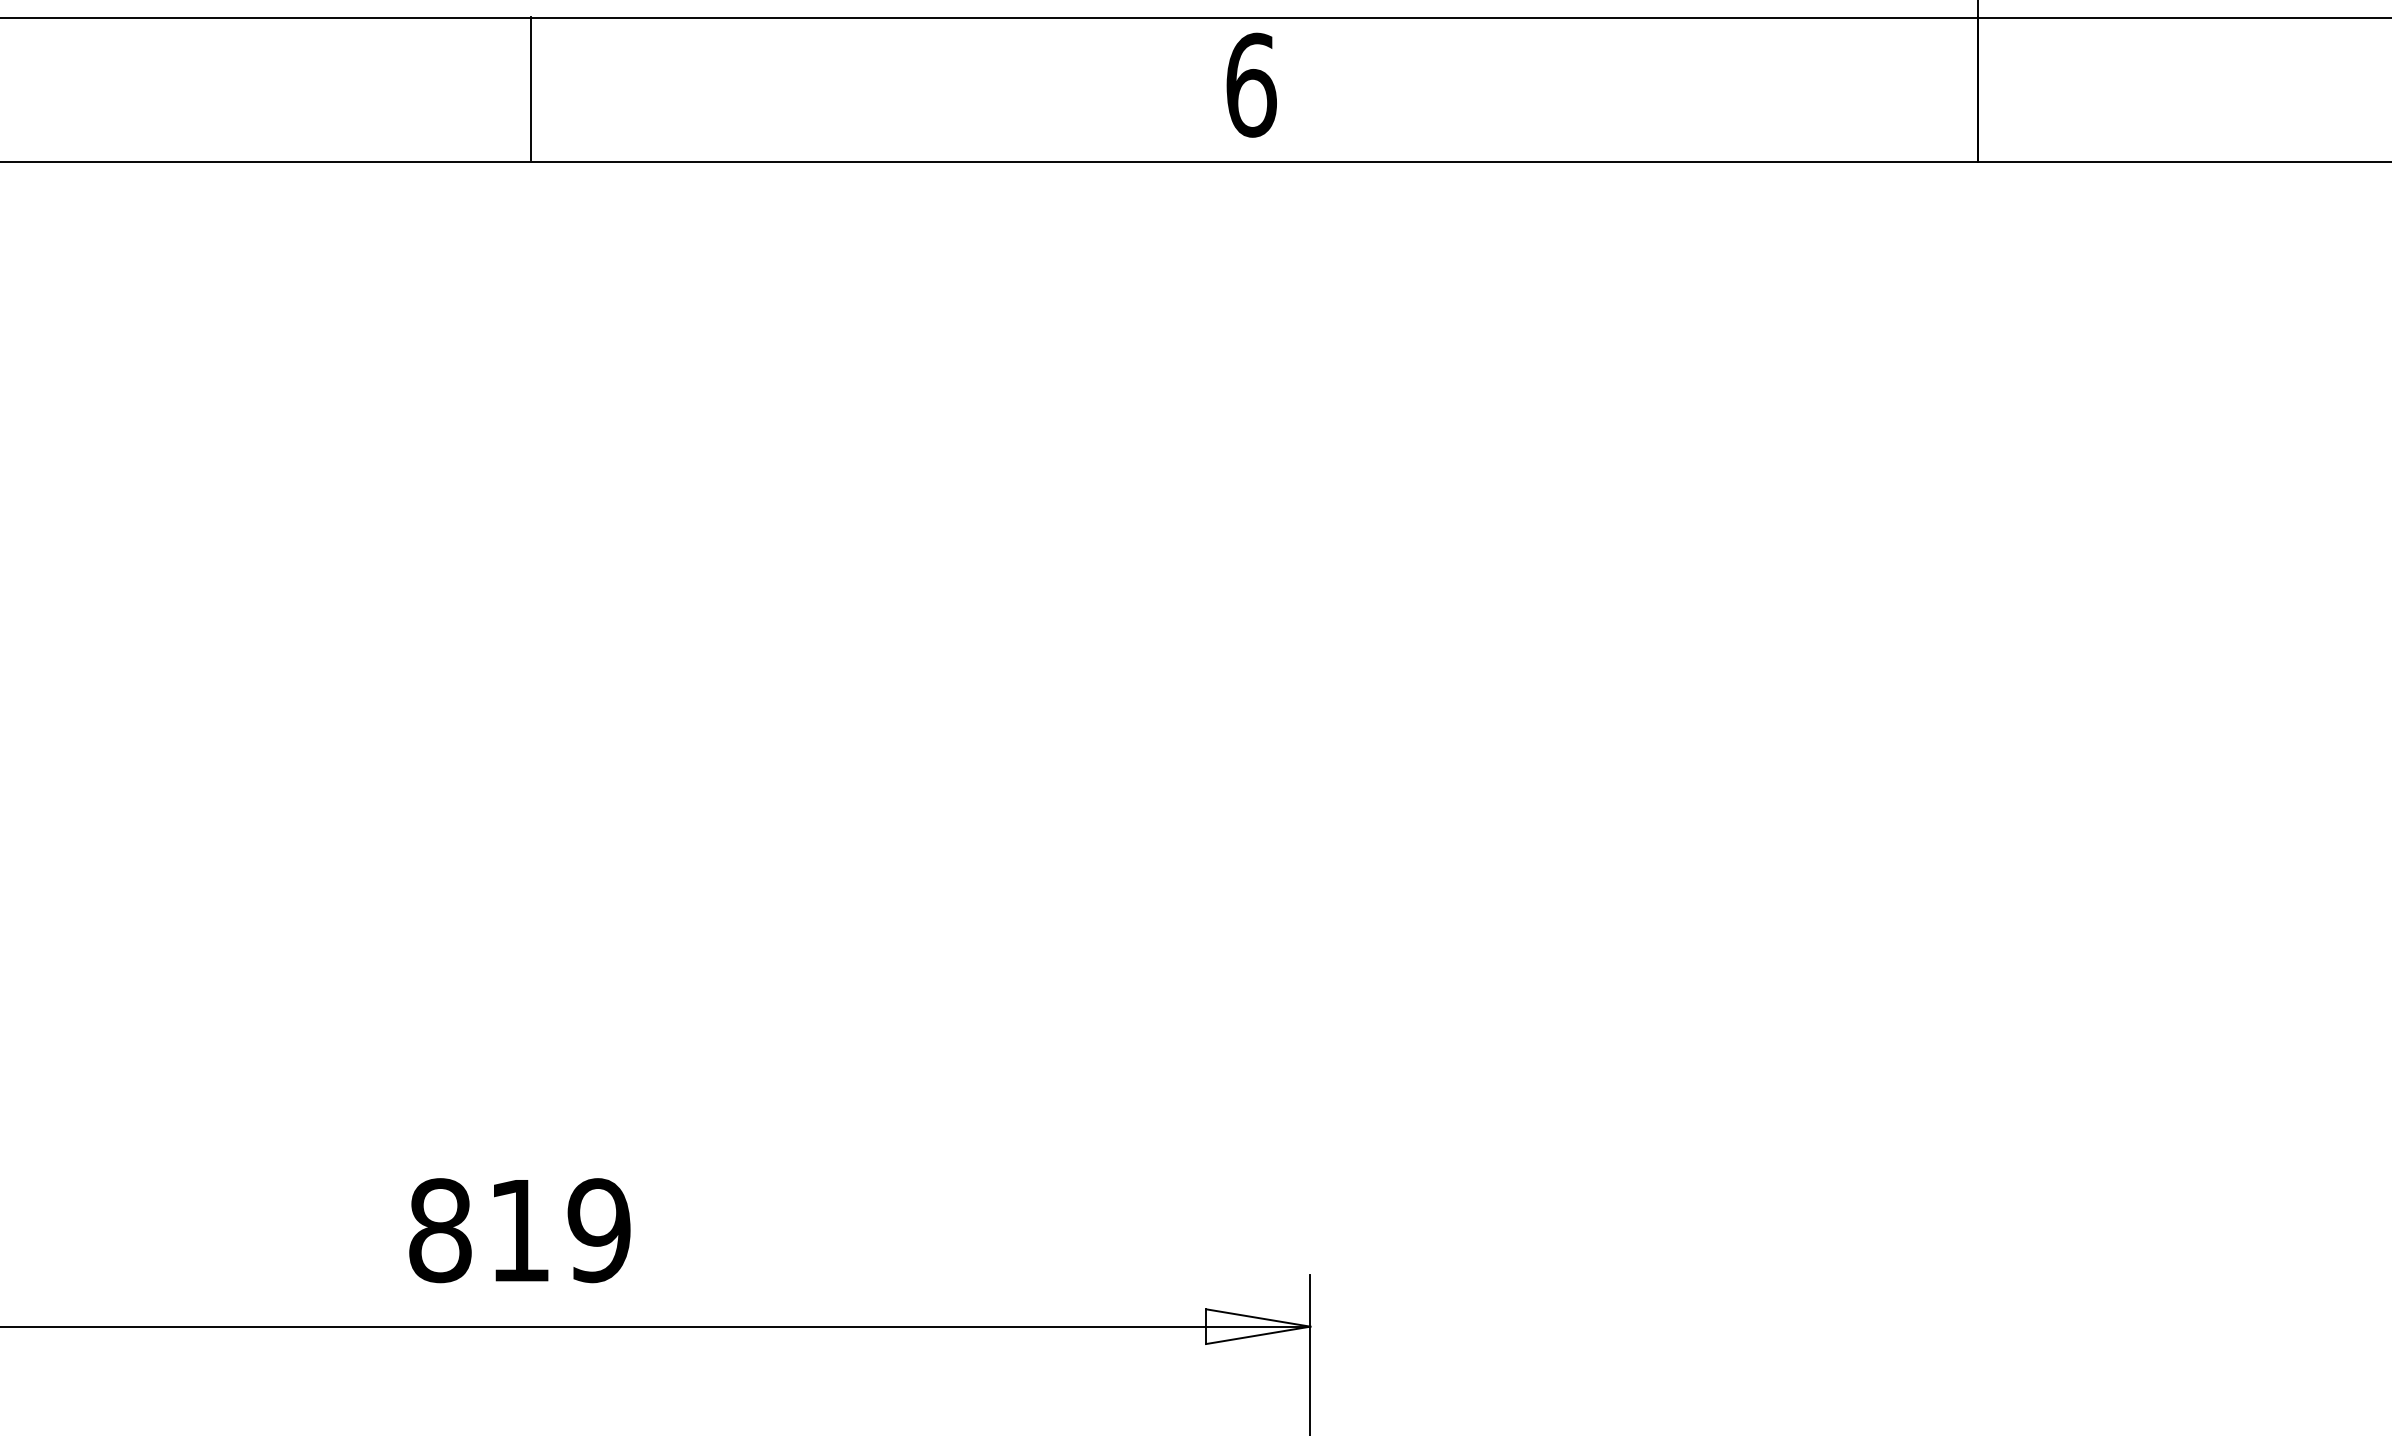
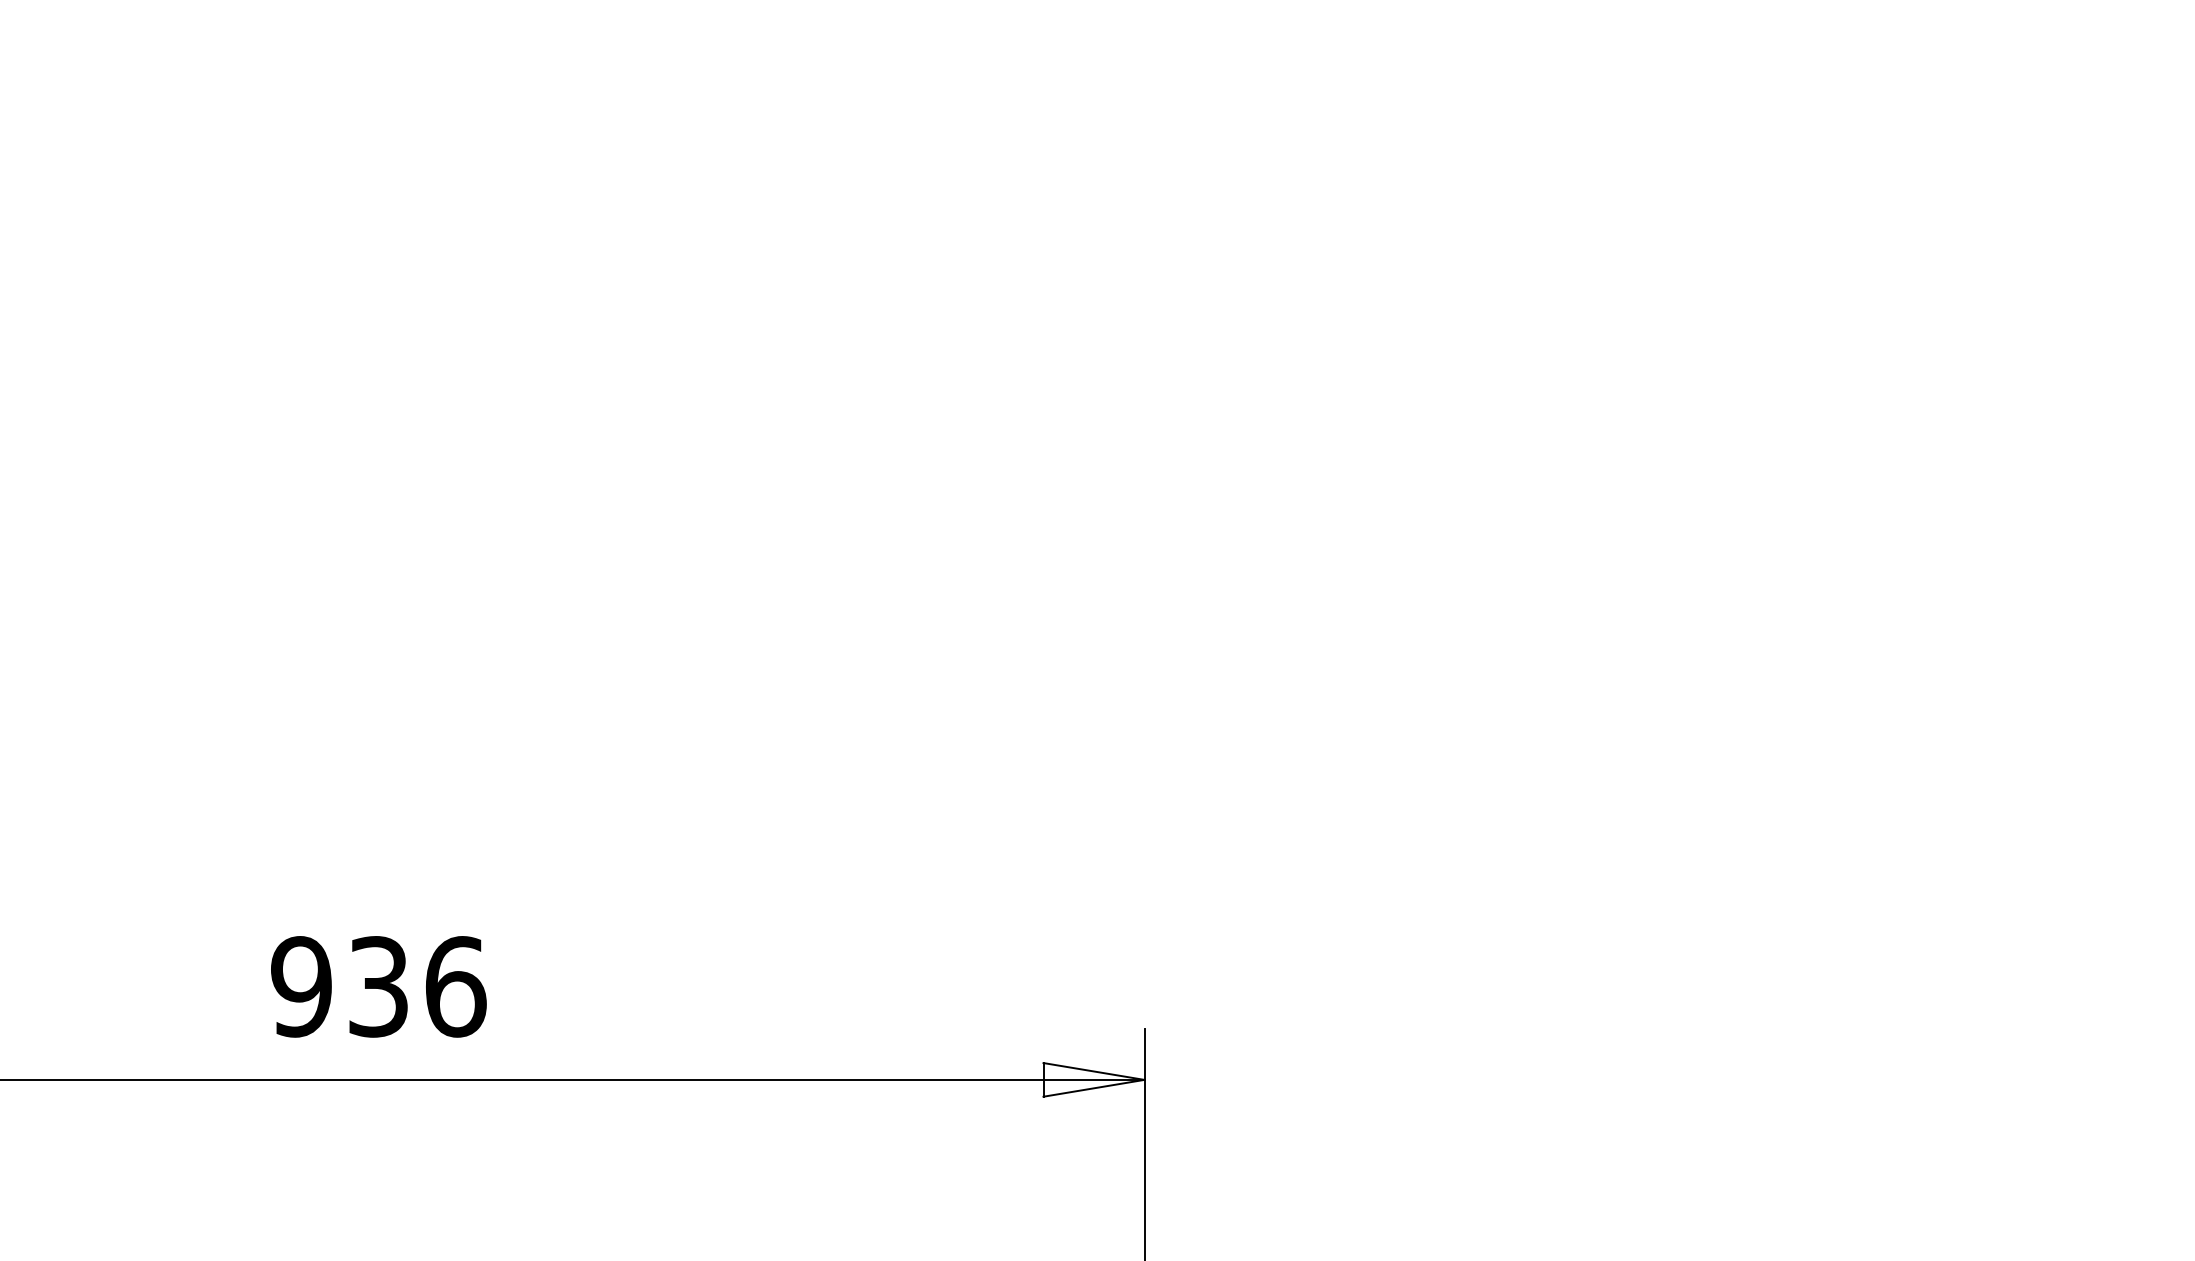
text: (519, 1230) -> (378, 986), 819 -> 936

